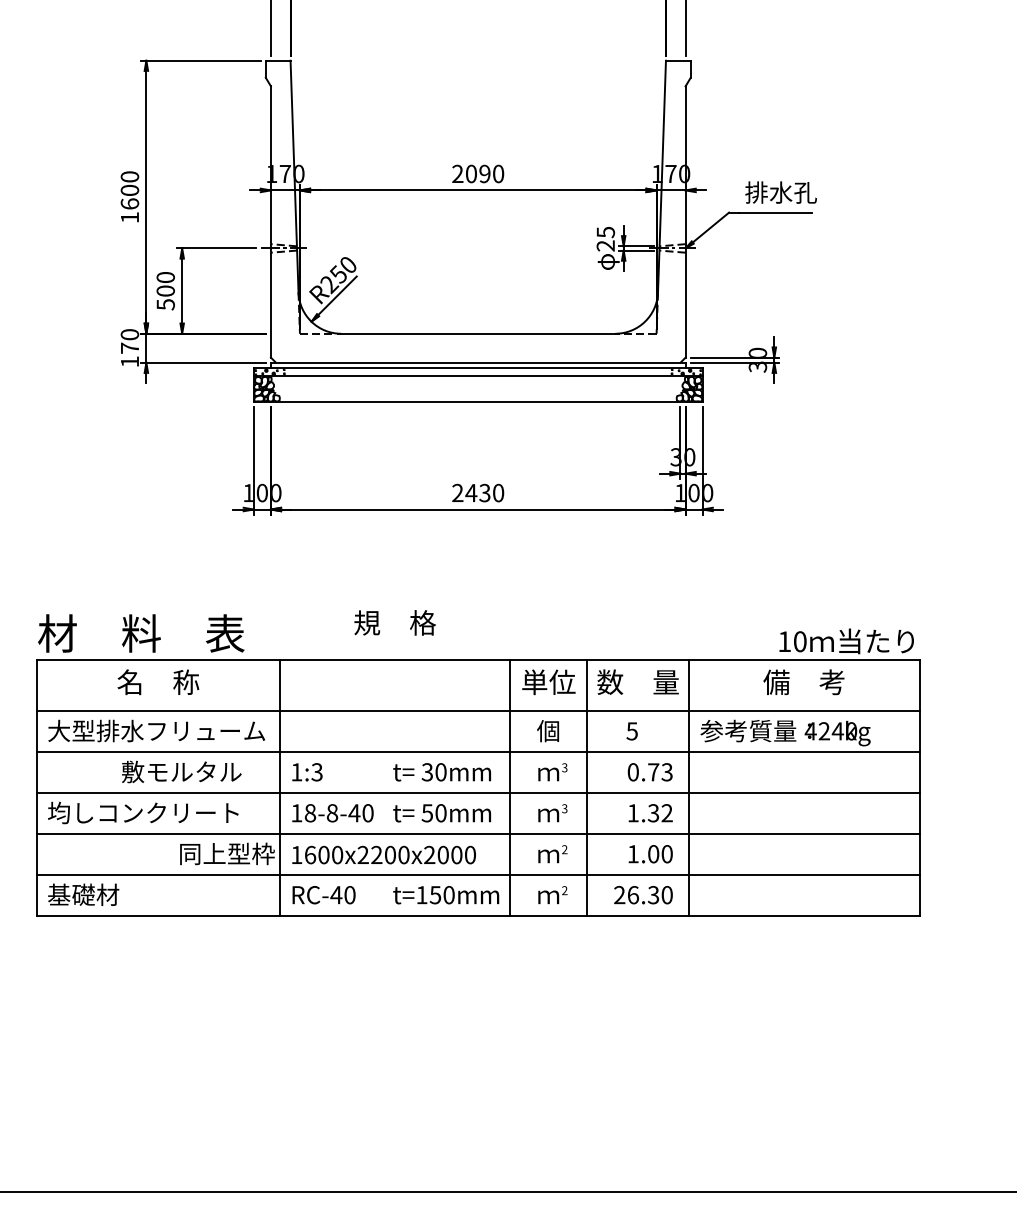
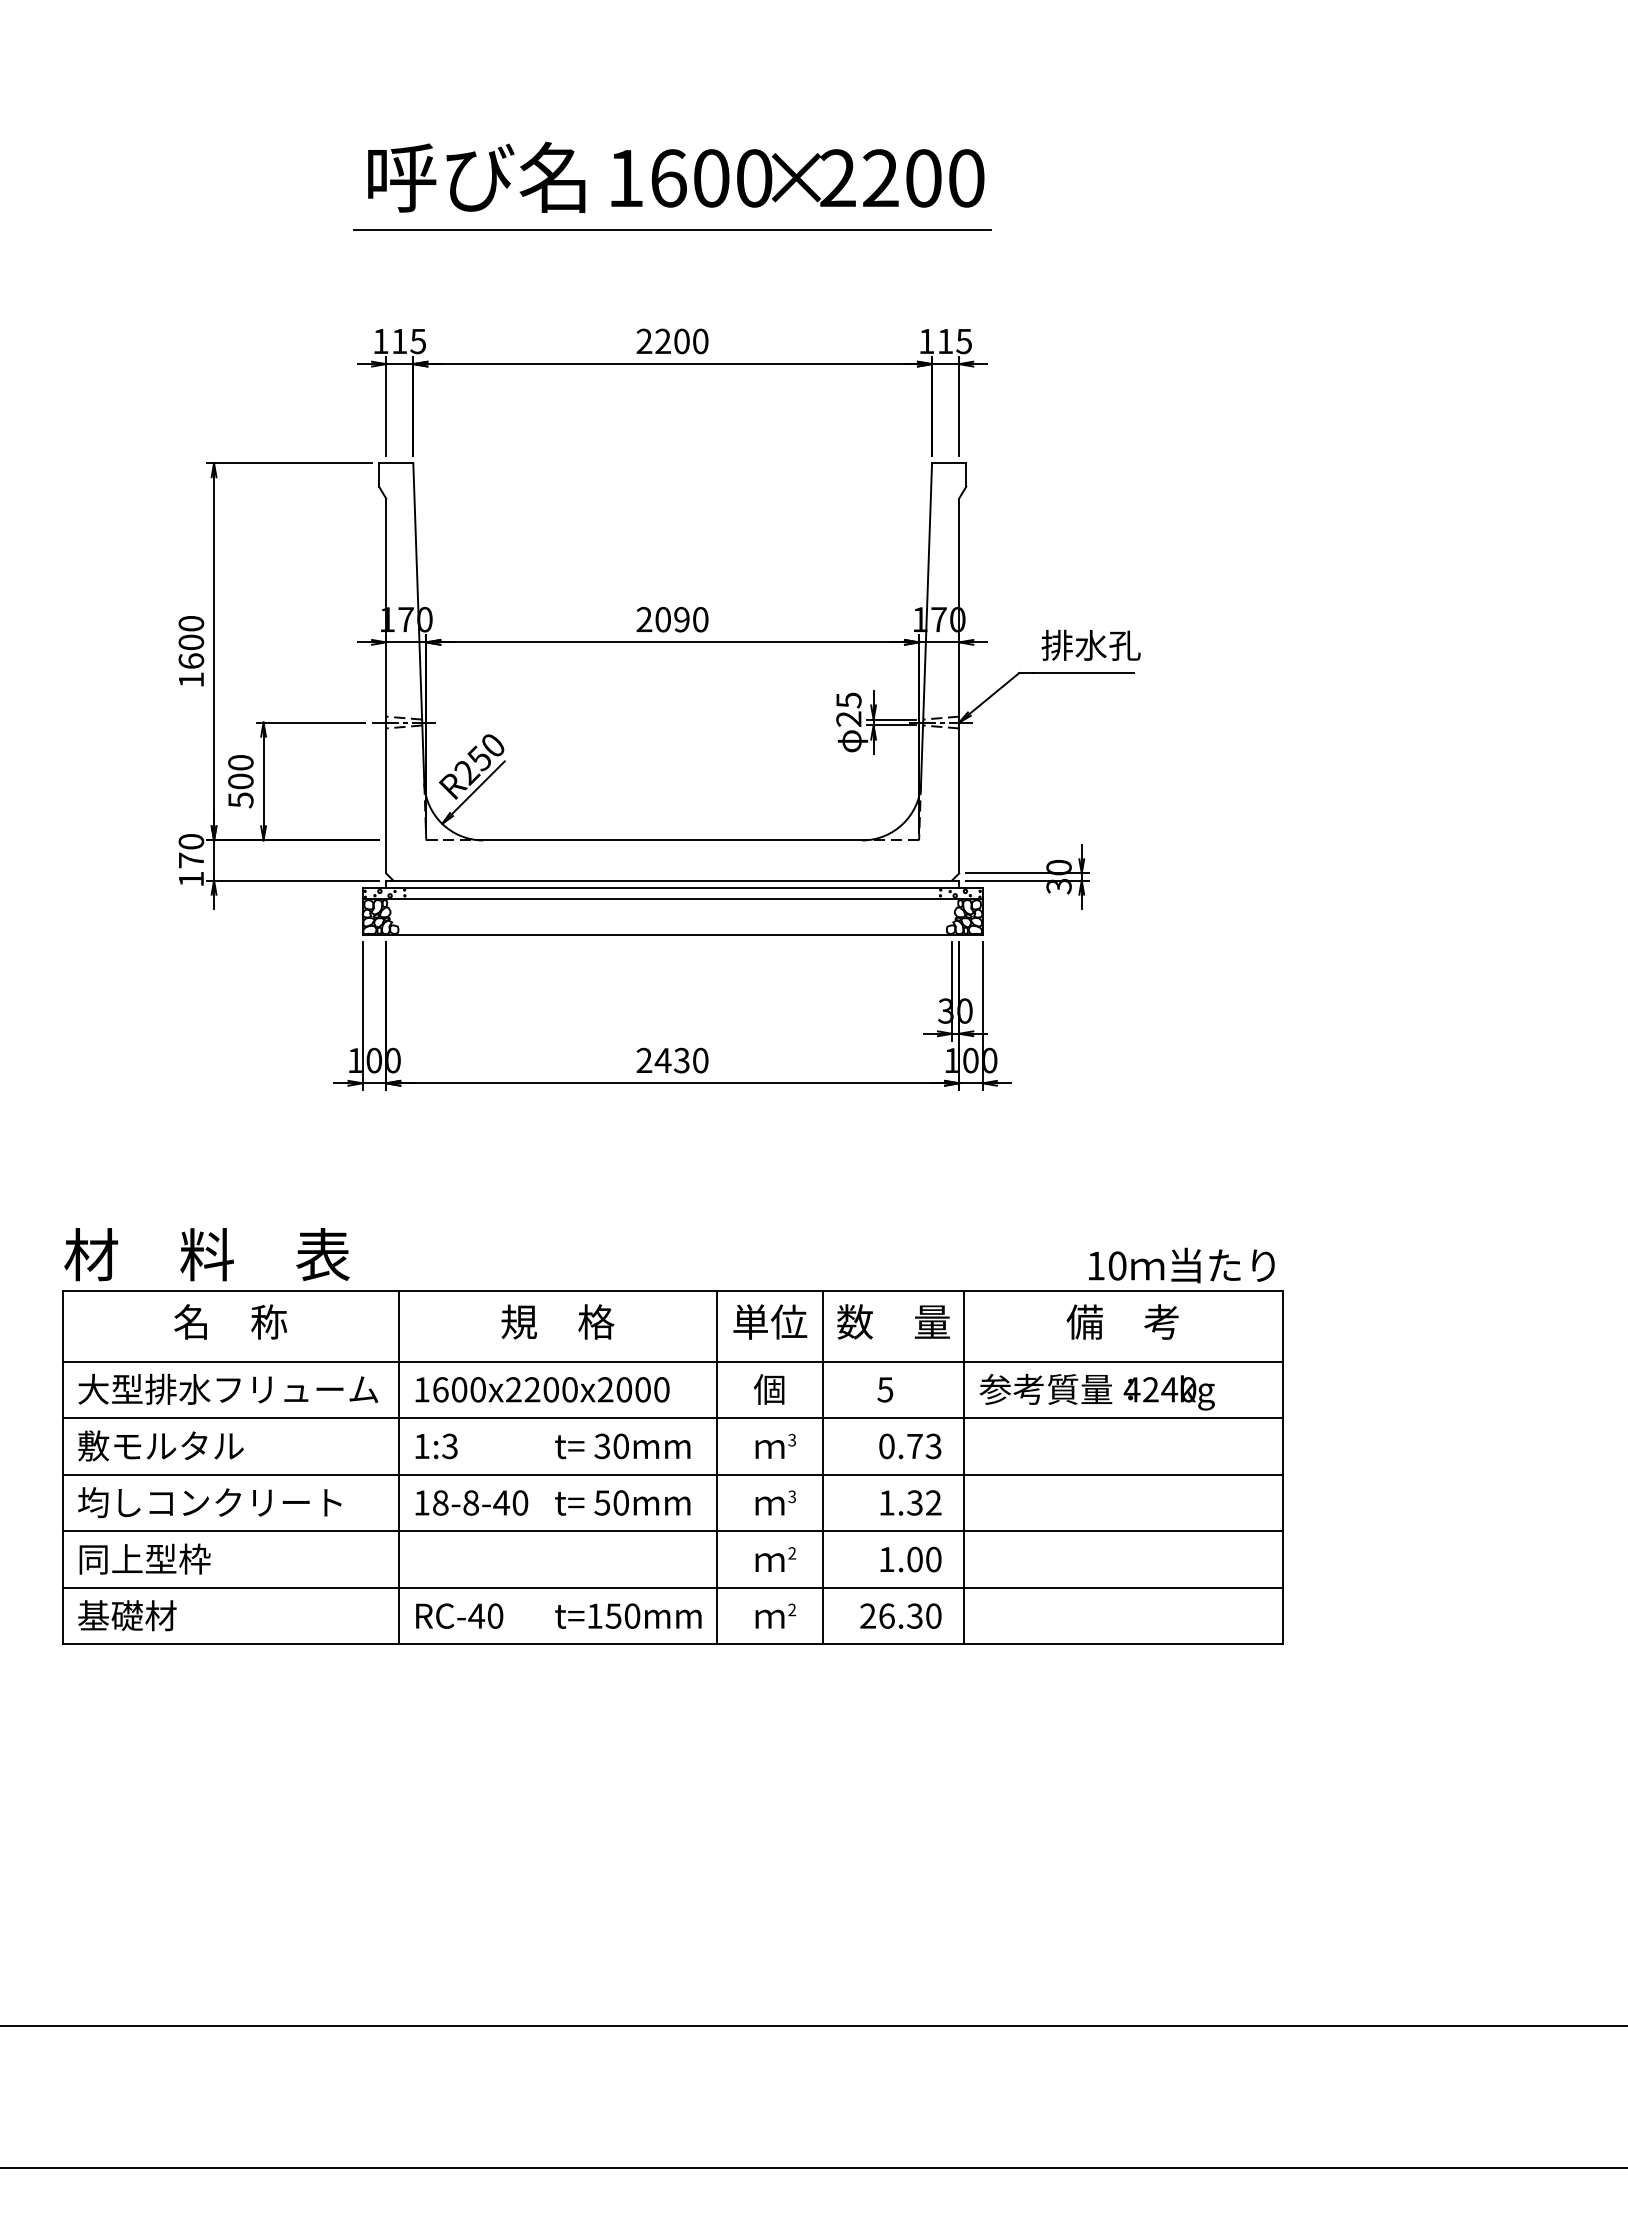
text: (394, 622) -> (557, 1321), moved
text: (181, 771) -> (160, 1445), moved
text: (227, 853) -> (144, 1558), moved
text: (384, 854) -> (542, 1389), moved

